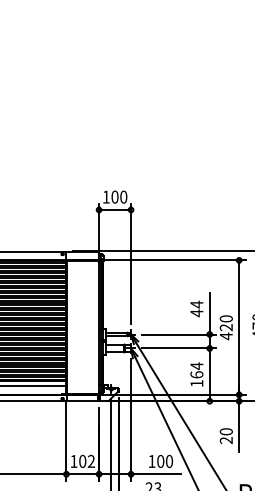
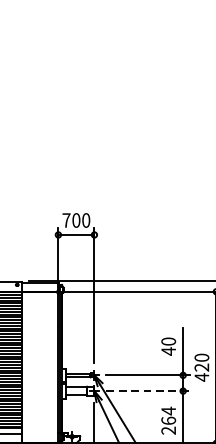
text: (105, 196) -> (65, 219), 100 -> 700
text: (196, 304) -> (168, 341), 44 -> 40
line: (179, 348) -> (149, 391), solid -> dashed
text: (196, 383) -> (168, 430), 164 -> 264

